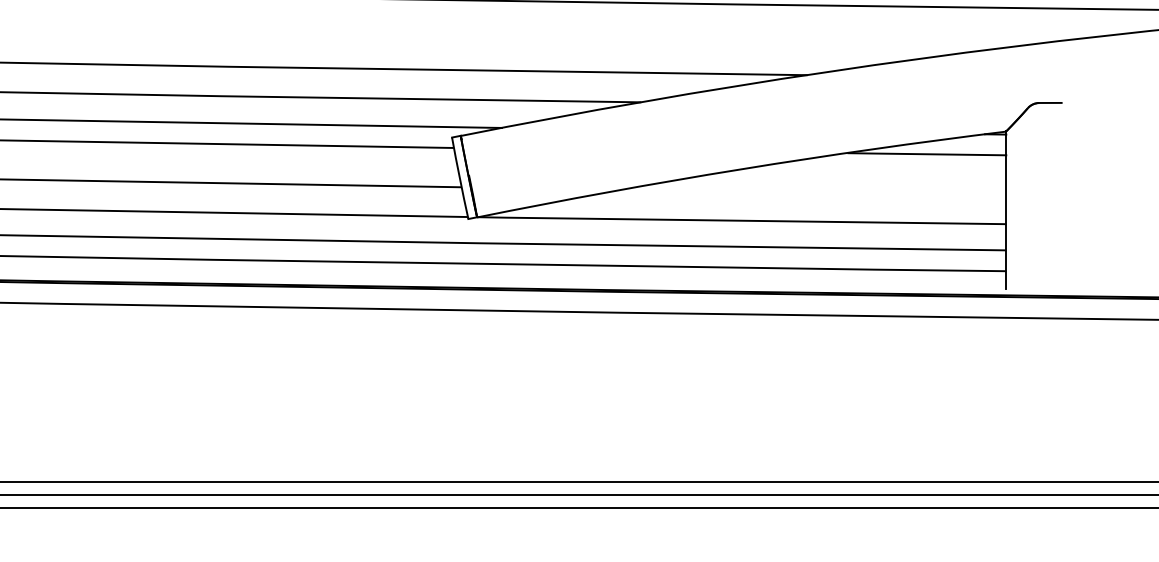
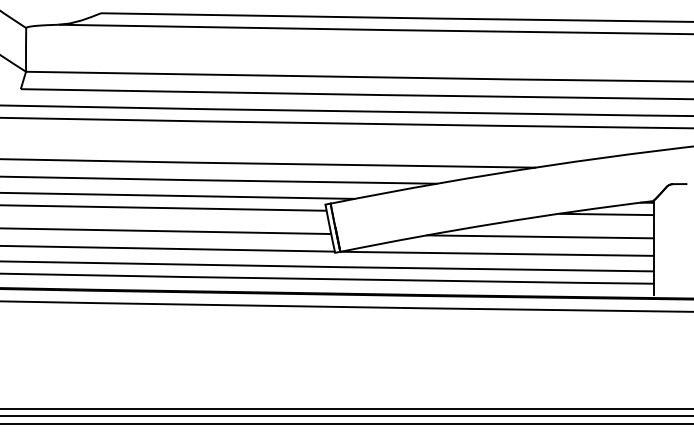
line: (815, 191) -> (540, 236), added

